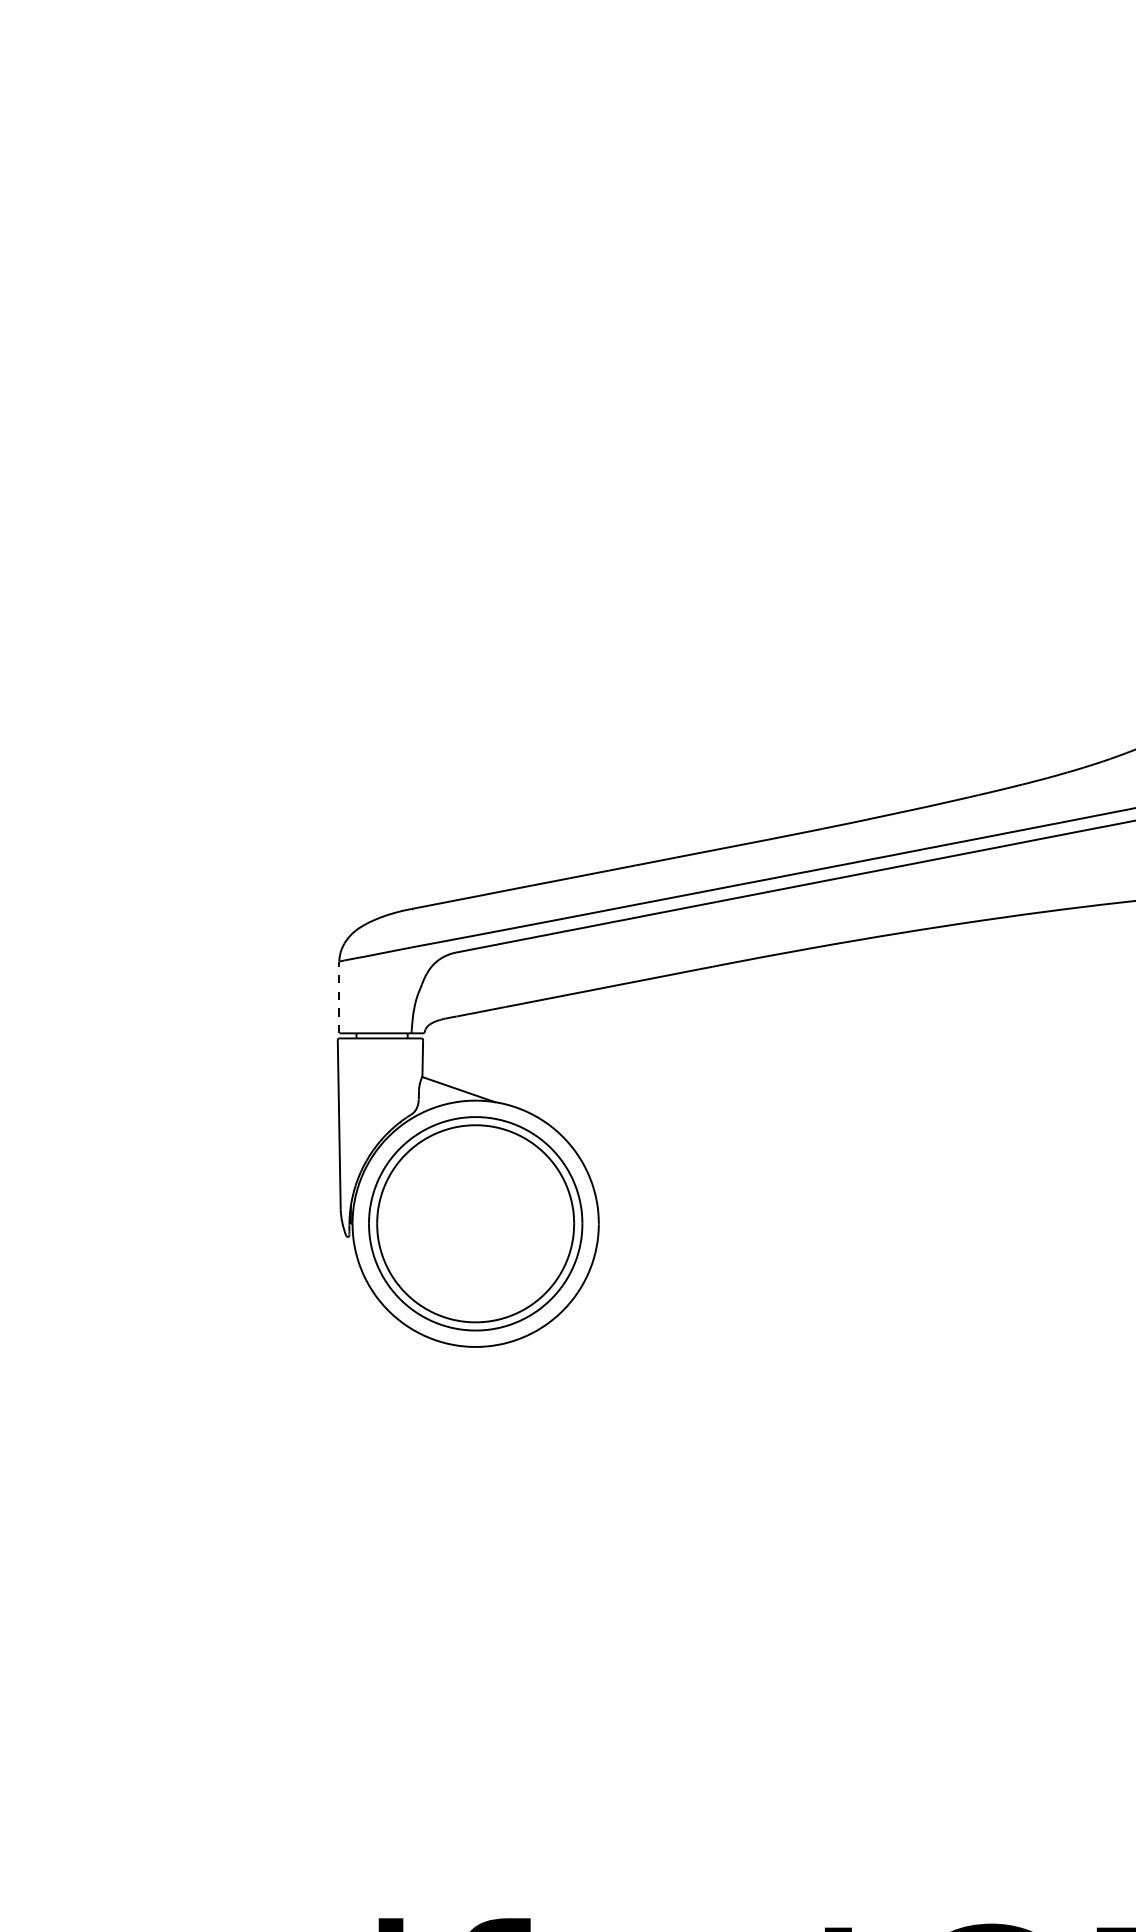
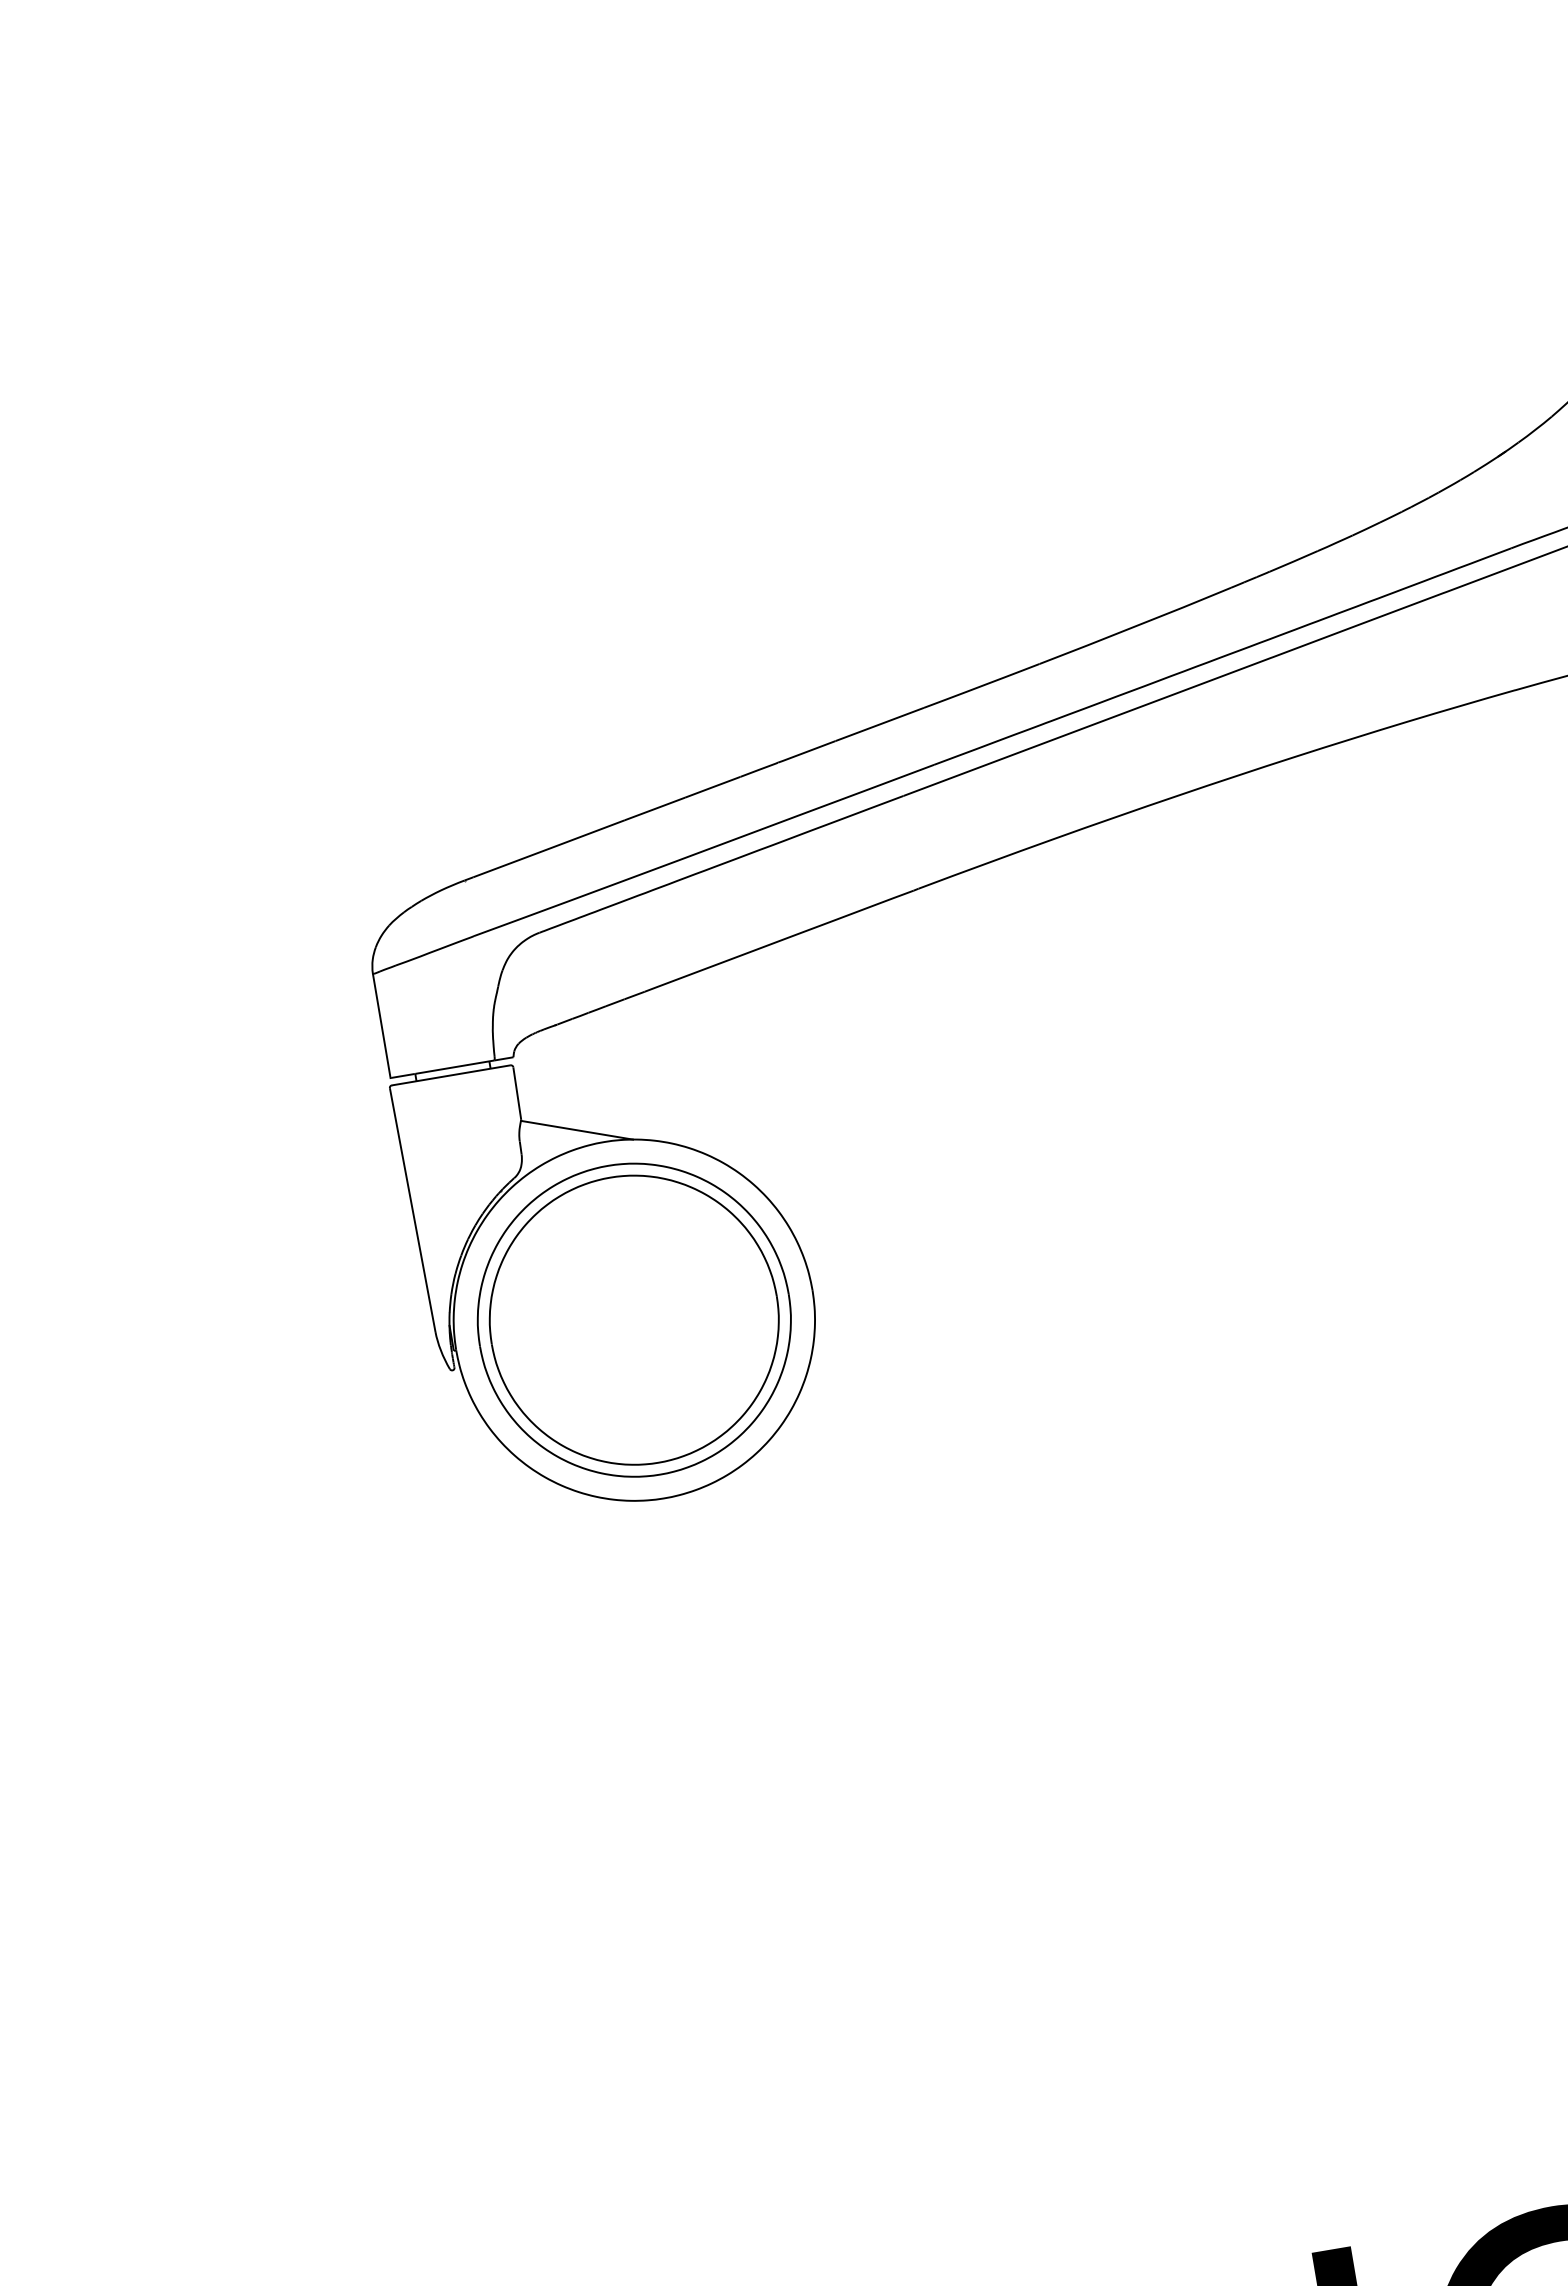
line: (339, 997) -> (381, 1026), dashed -> solid

